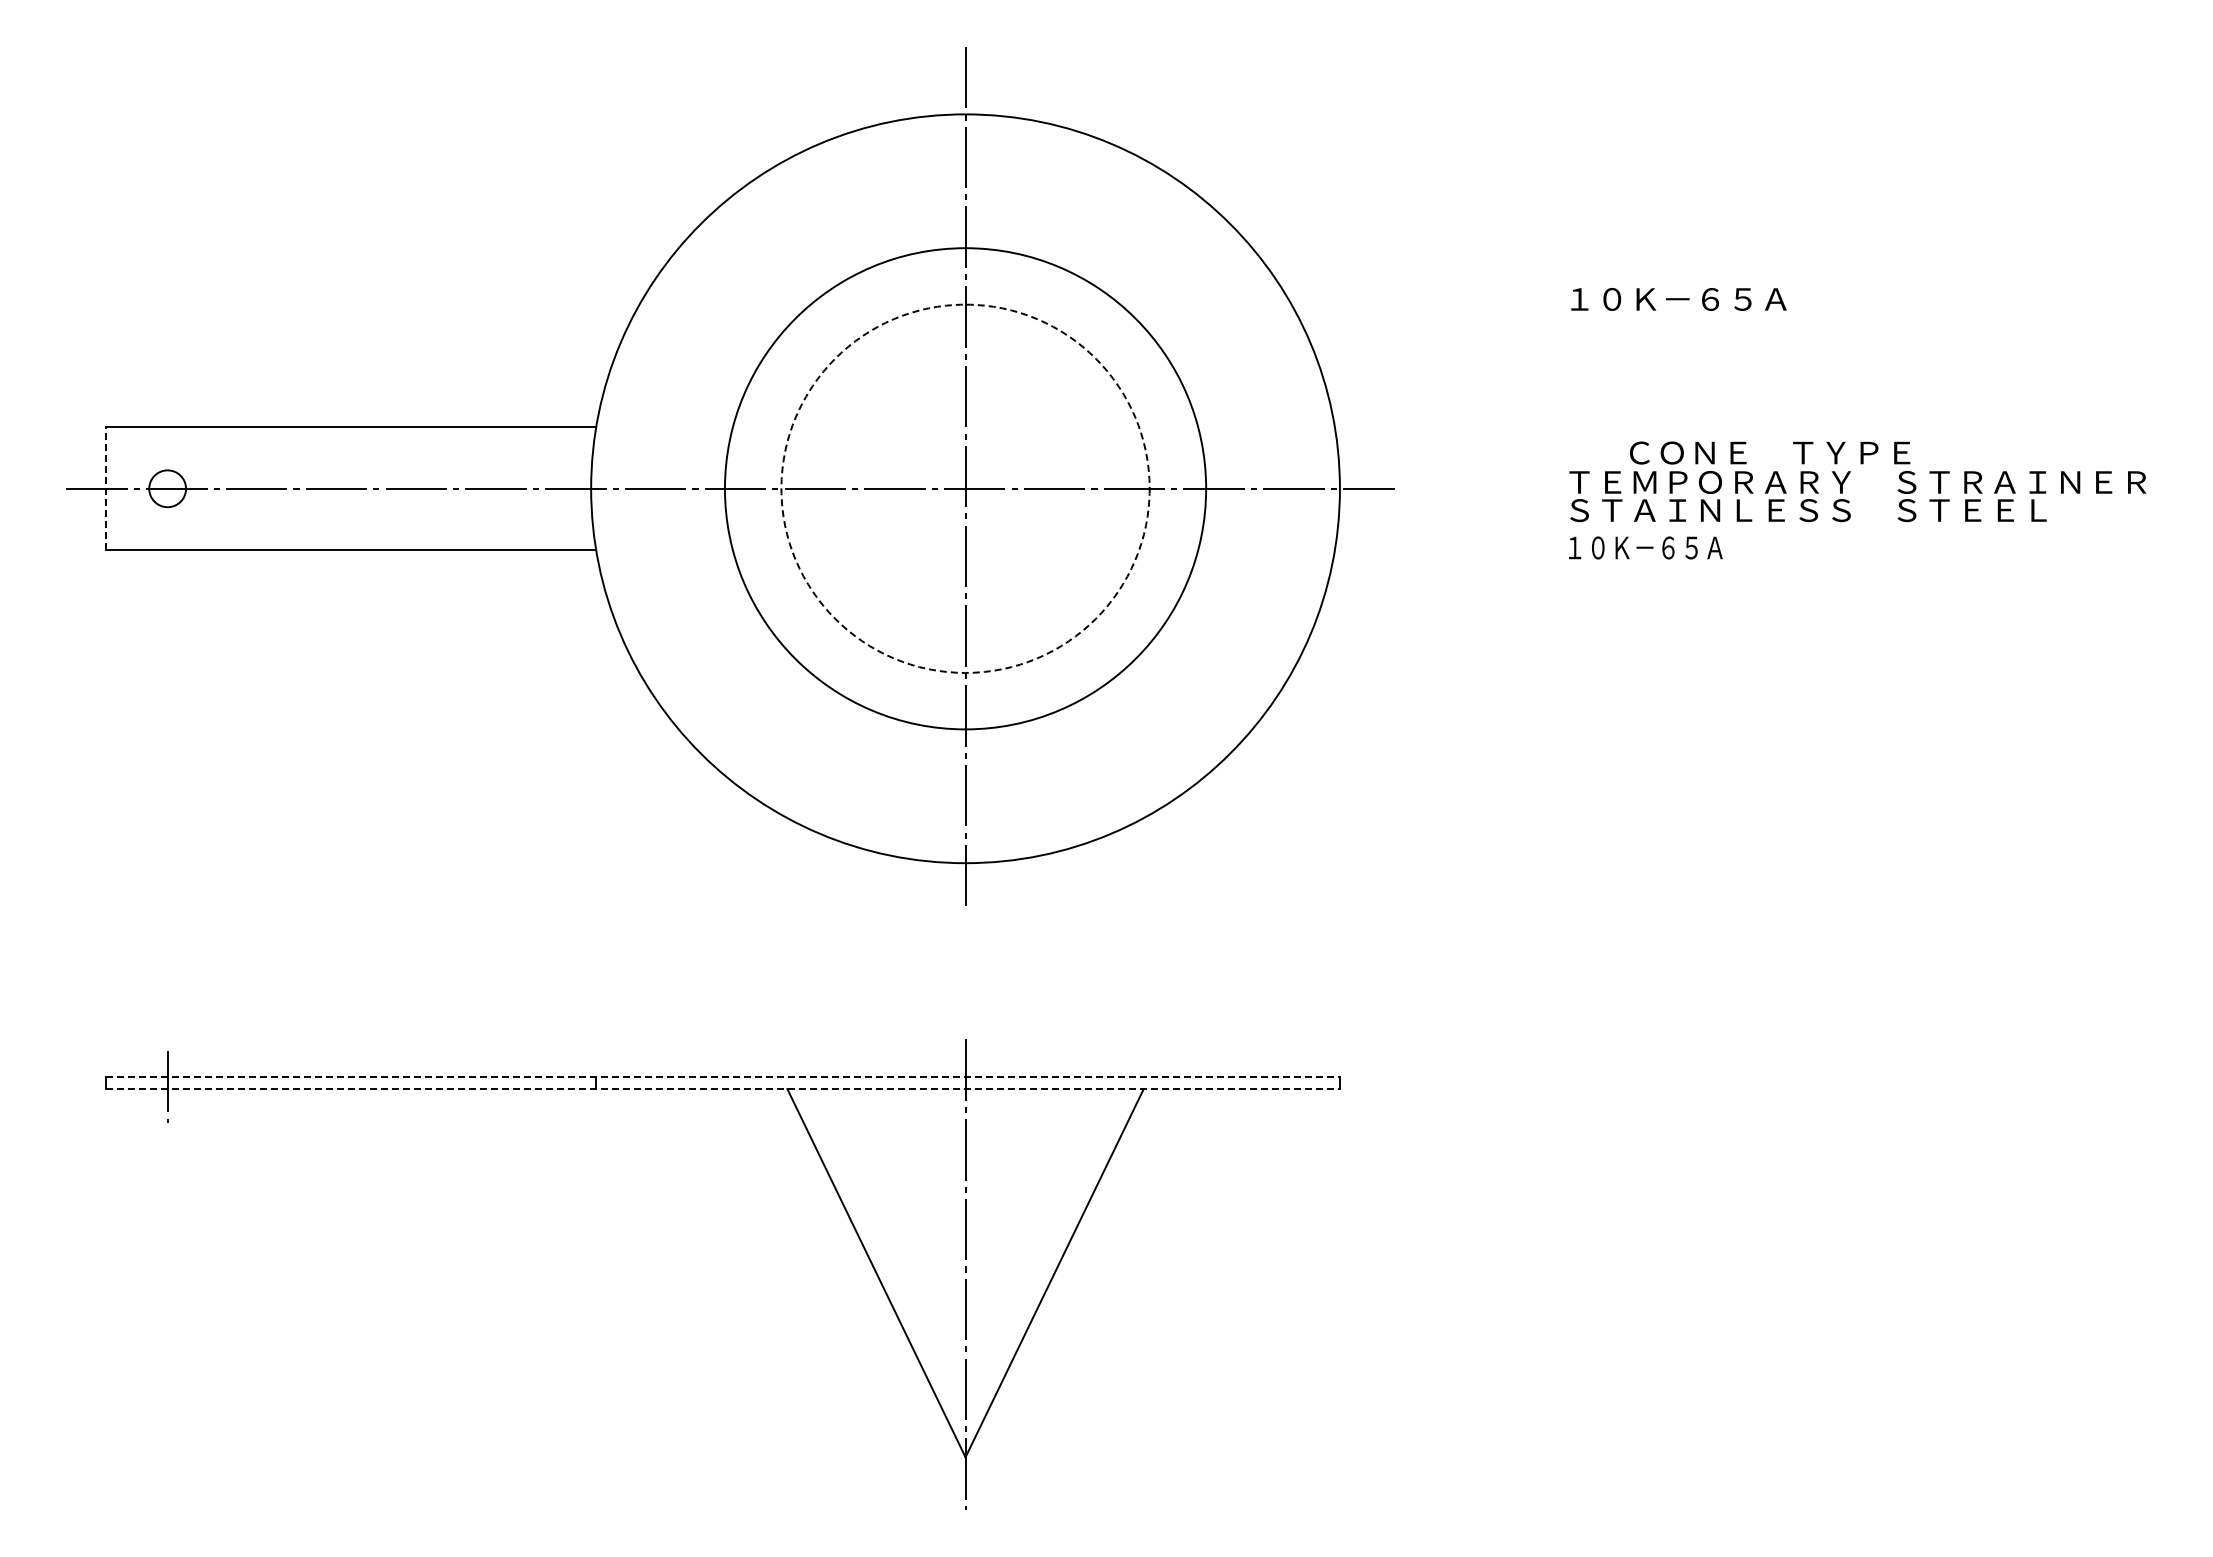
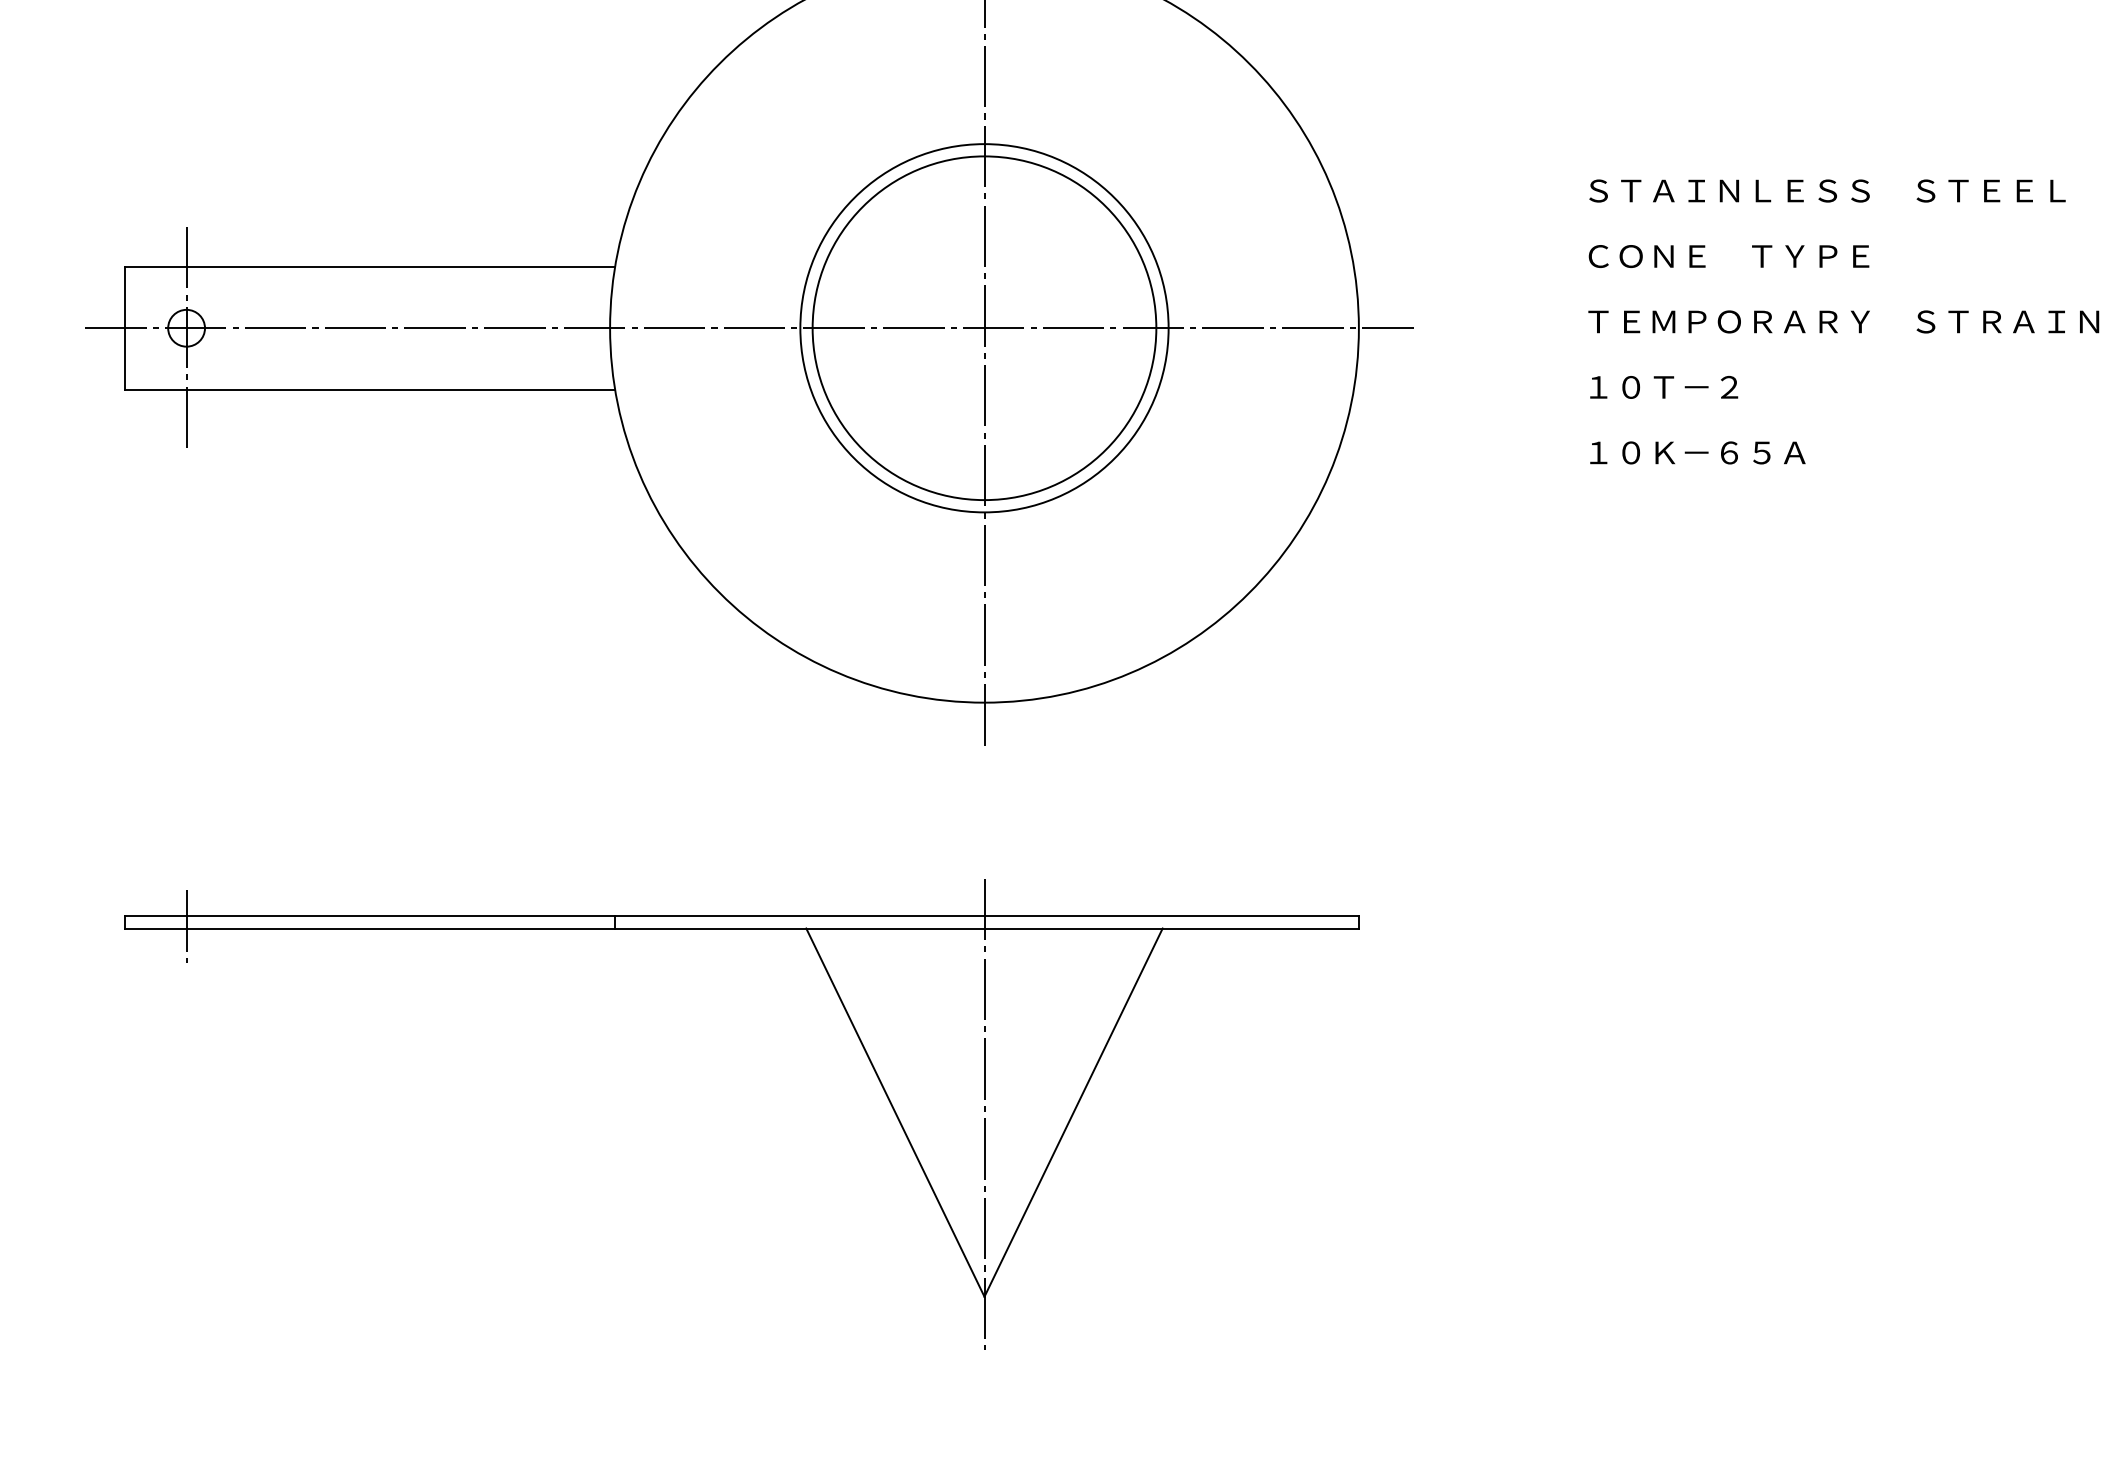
text: (1678, 299) -> (1697, 452), moved
text: (1770, 452) -> (1729, 255), moved
line: (106, 488) -> (125, 327), dashed -> solid
circle: (965, 488) -> (984, 327), dashed -> solid
circle: (965, 488) -> (984, 327), size x0.71
line: (167, 496) -> (186, 335), added
text: (1808, 510) -> (1827, 190), moved
text: (1645, 547) -> (1664, 386), １０Ｋ－６５Ａ -> １０Ｔ－２
line: (723, 1076) -> (742, 915), dashed -> solid
line: (723, 1089) -> (742, 928), dashed -> solid

